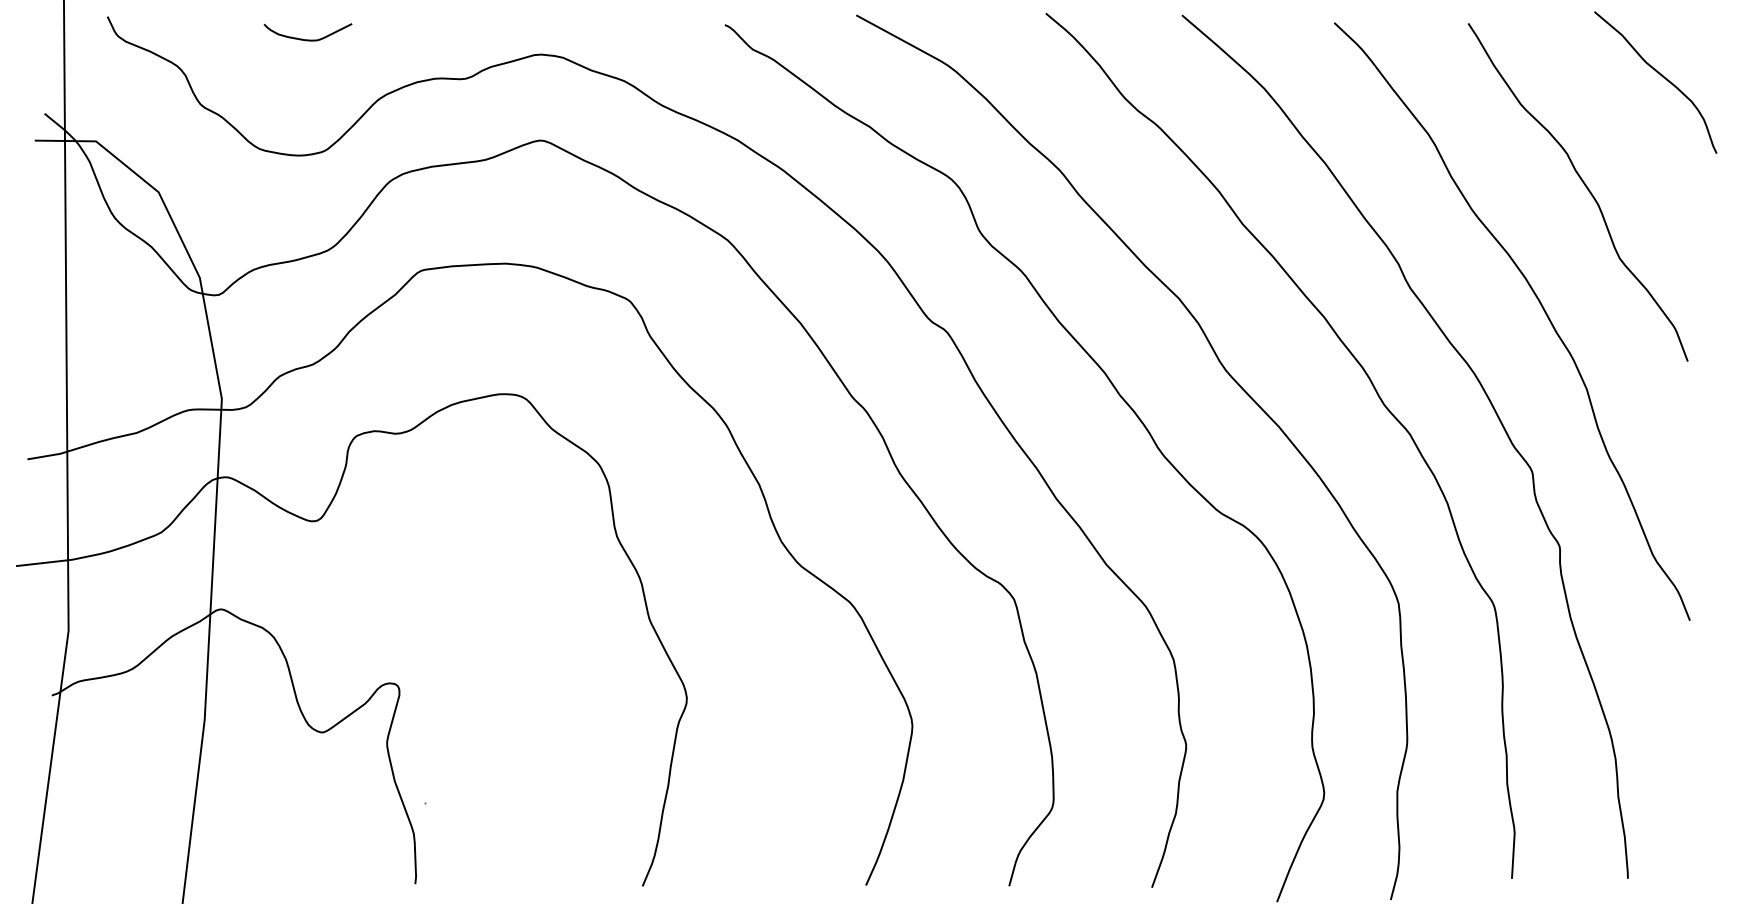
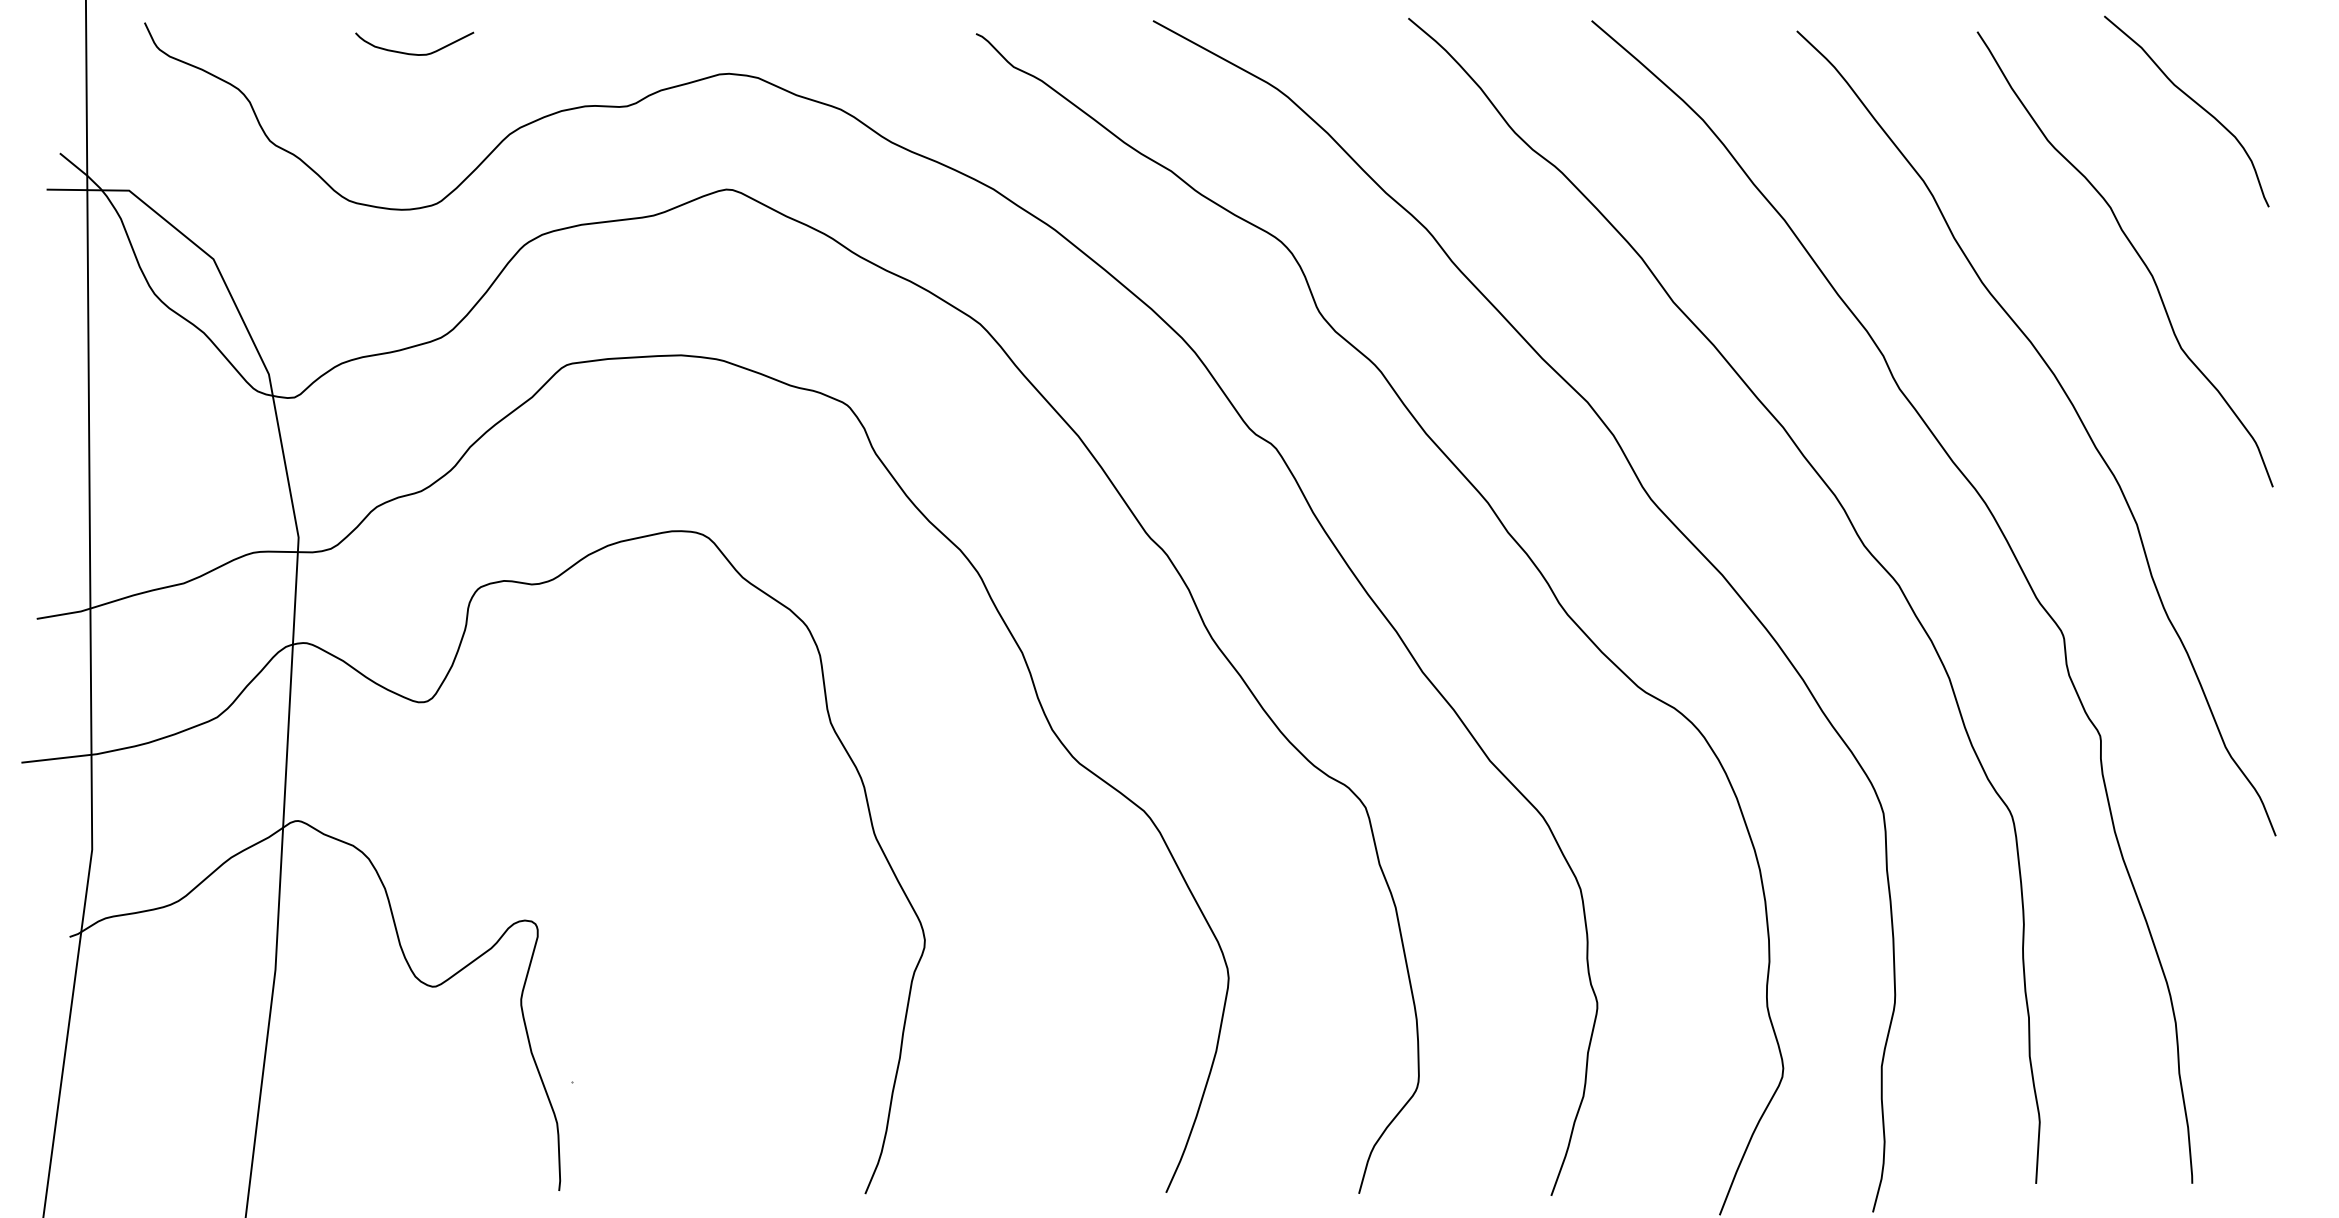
curve: (1661, 75) -> (2194, 102), moved

